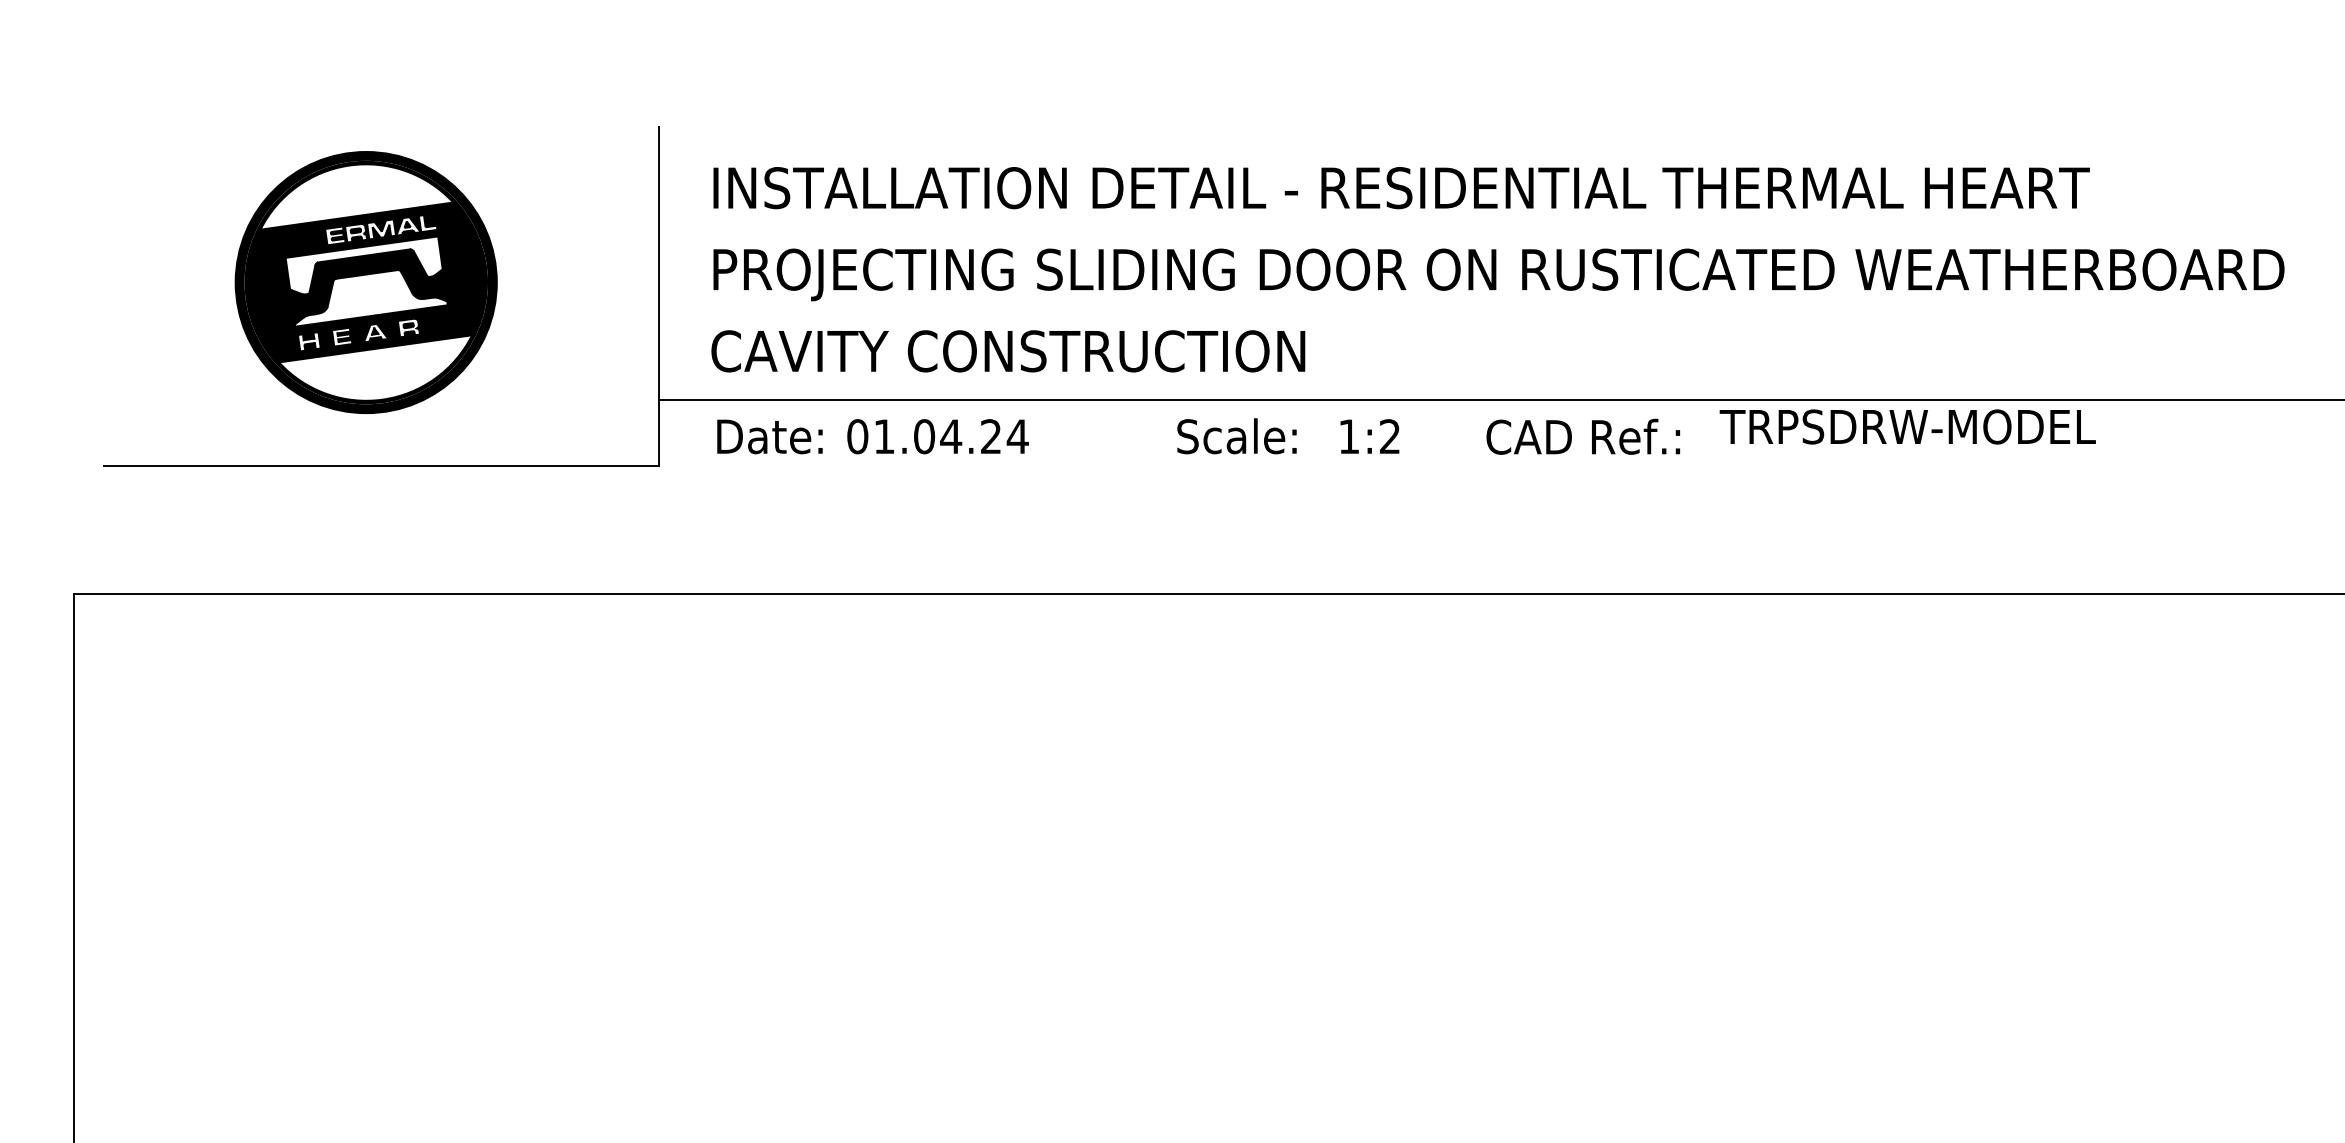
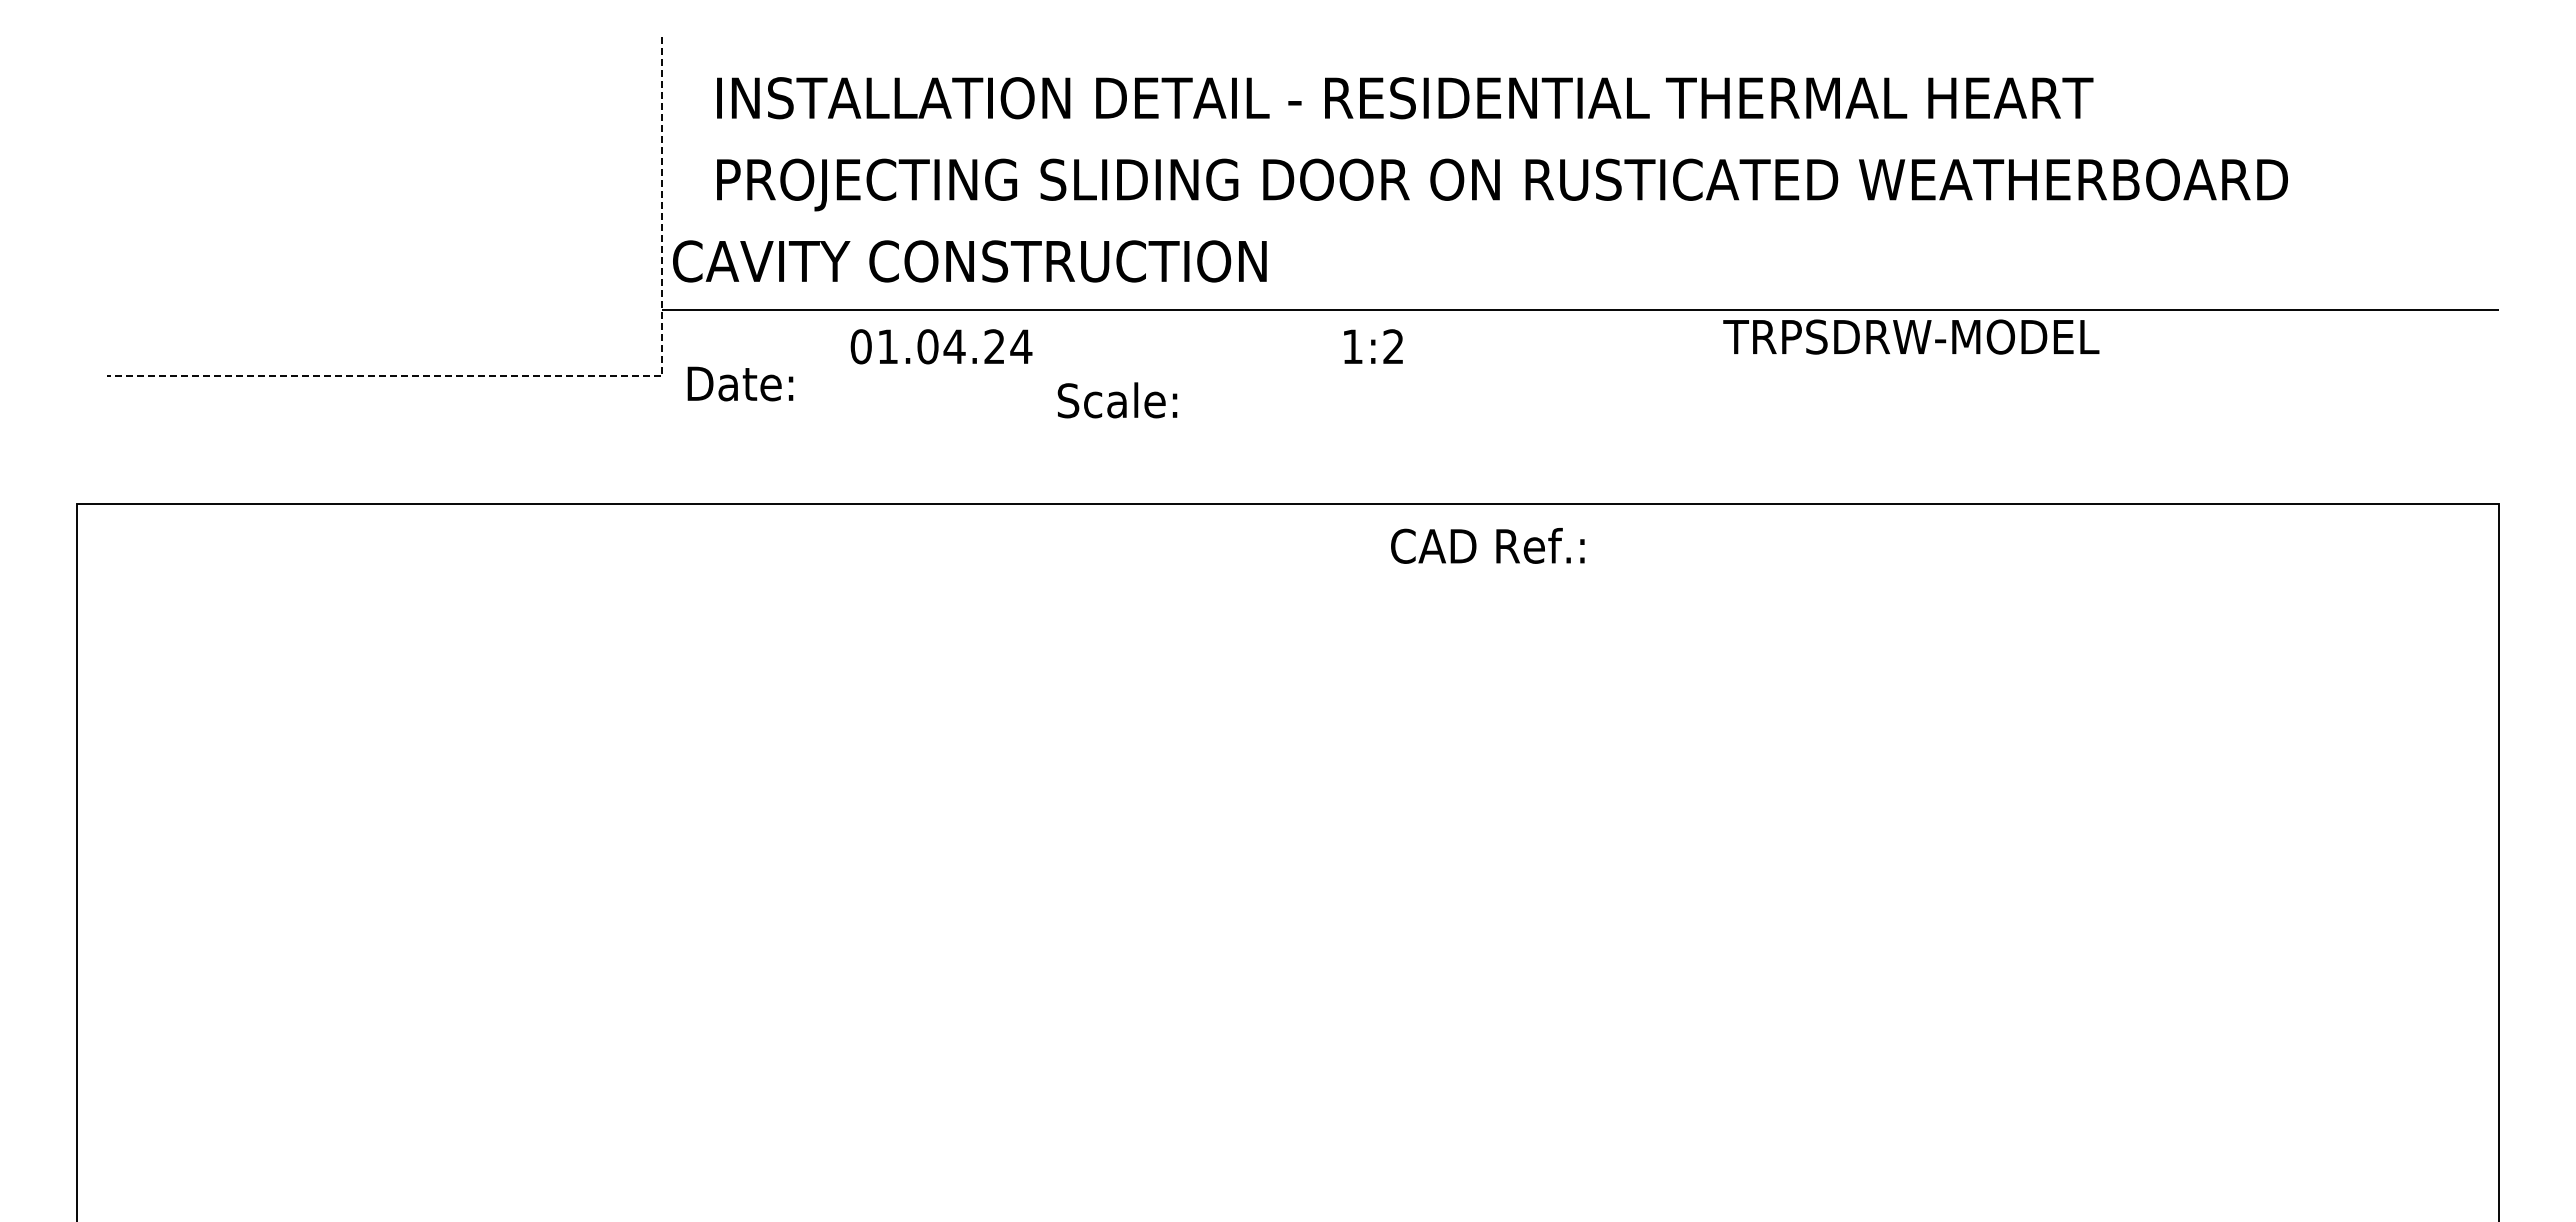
part: (366, 282) -> (369, 192), removed
text: (1008, 351) -> (969, 261), moved
text: (770, 436) -> (740, 383), moved
text: (1237, 436) -> (1117, 400), moved
text: (1583, 436) -> (1487, 545), moved
line: (551, 466) -> (554, 376), solid -> dashed

